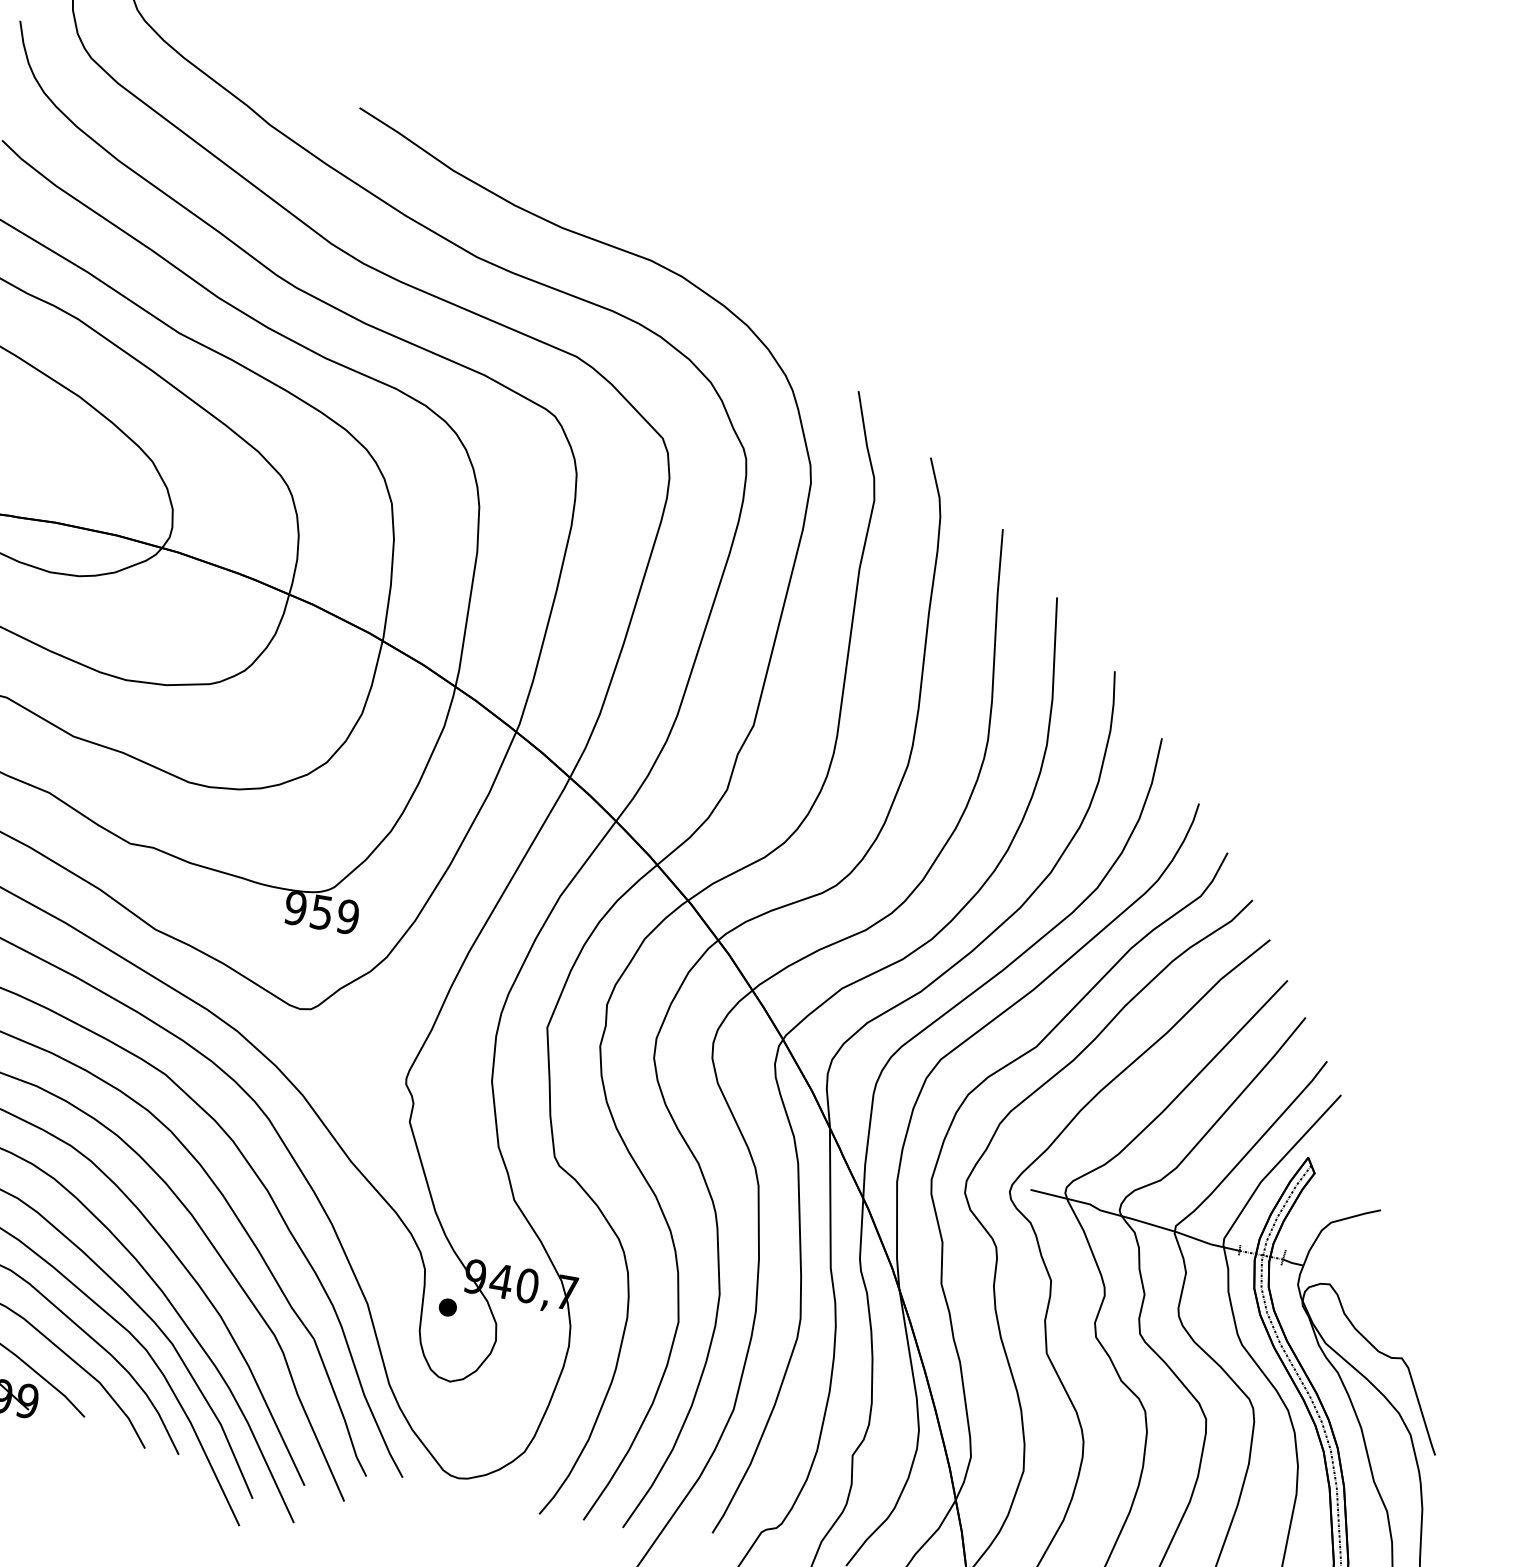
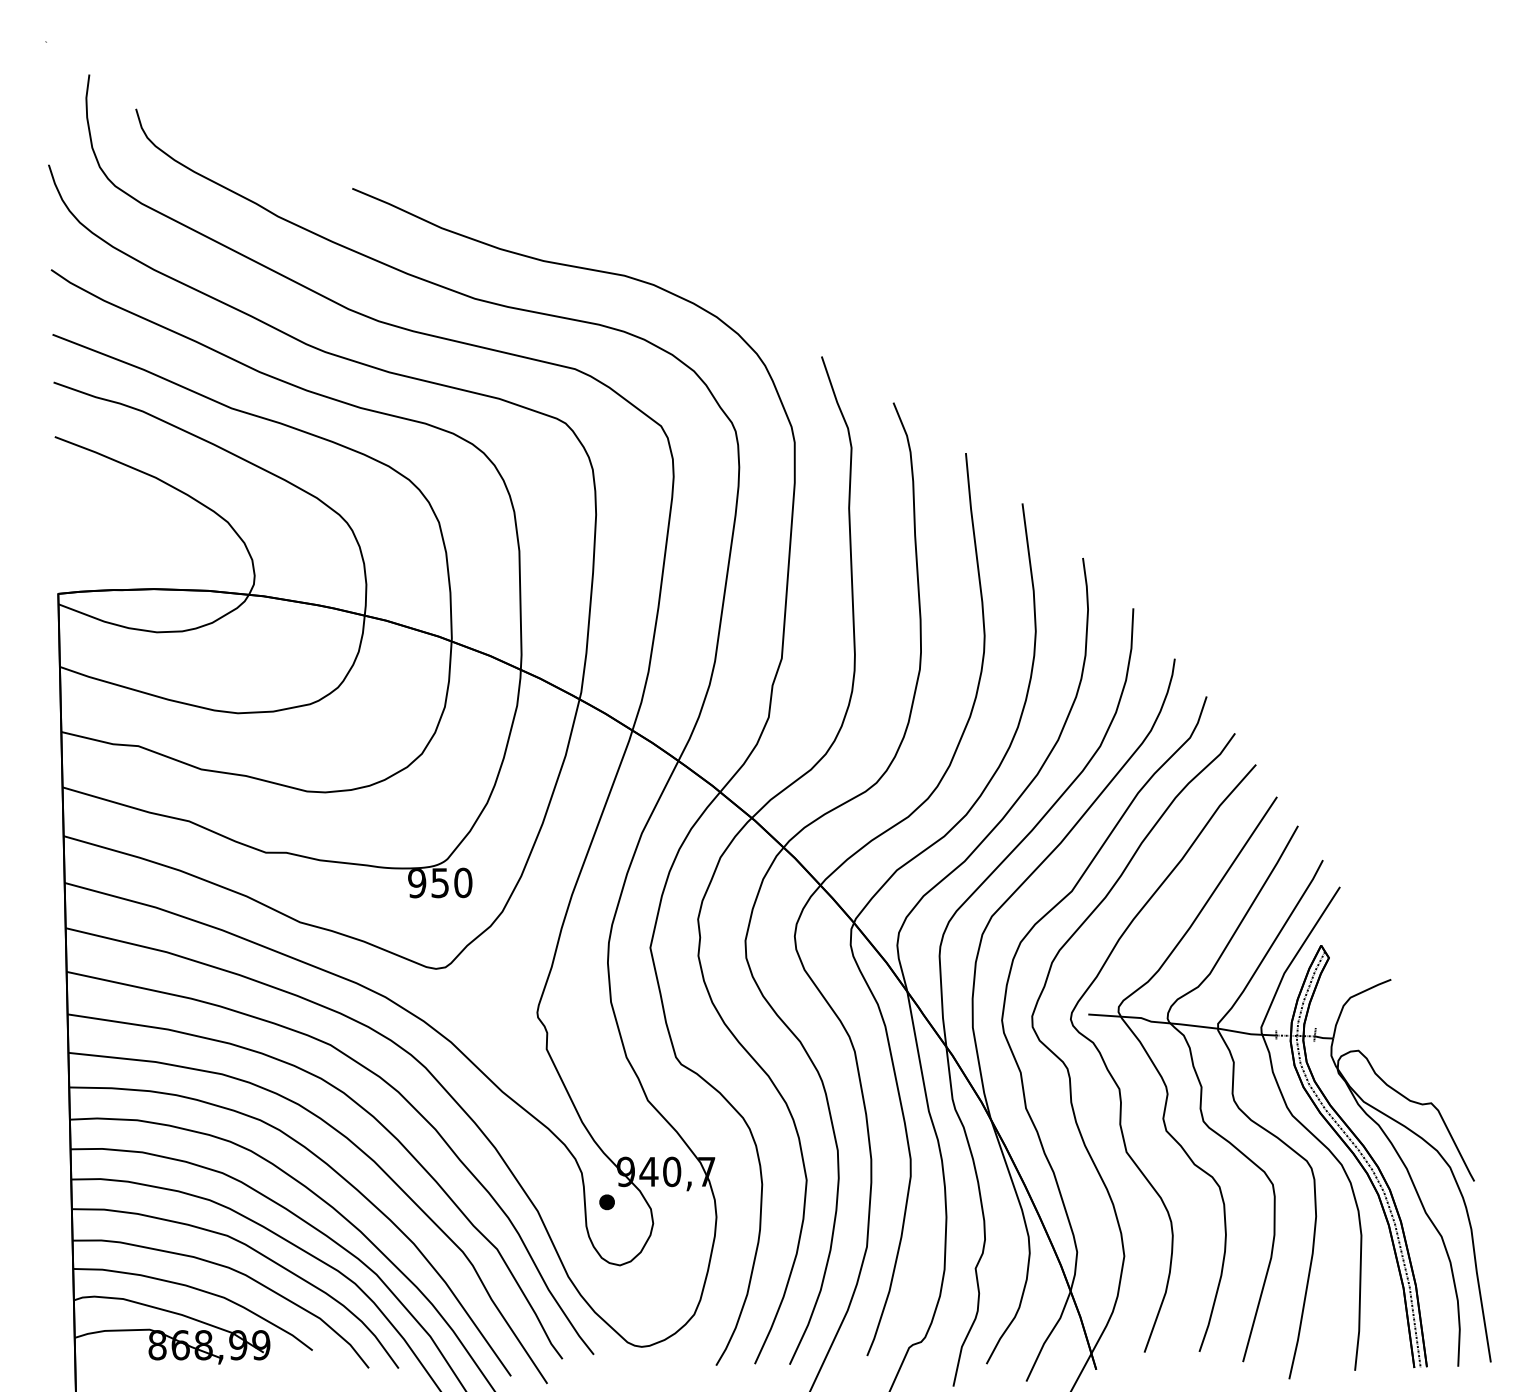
text: (348, 916) -> (463, 882), 959 -> 950

